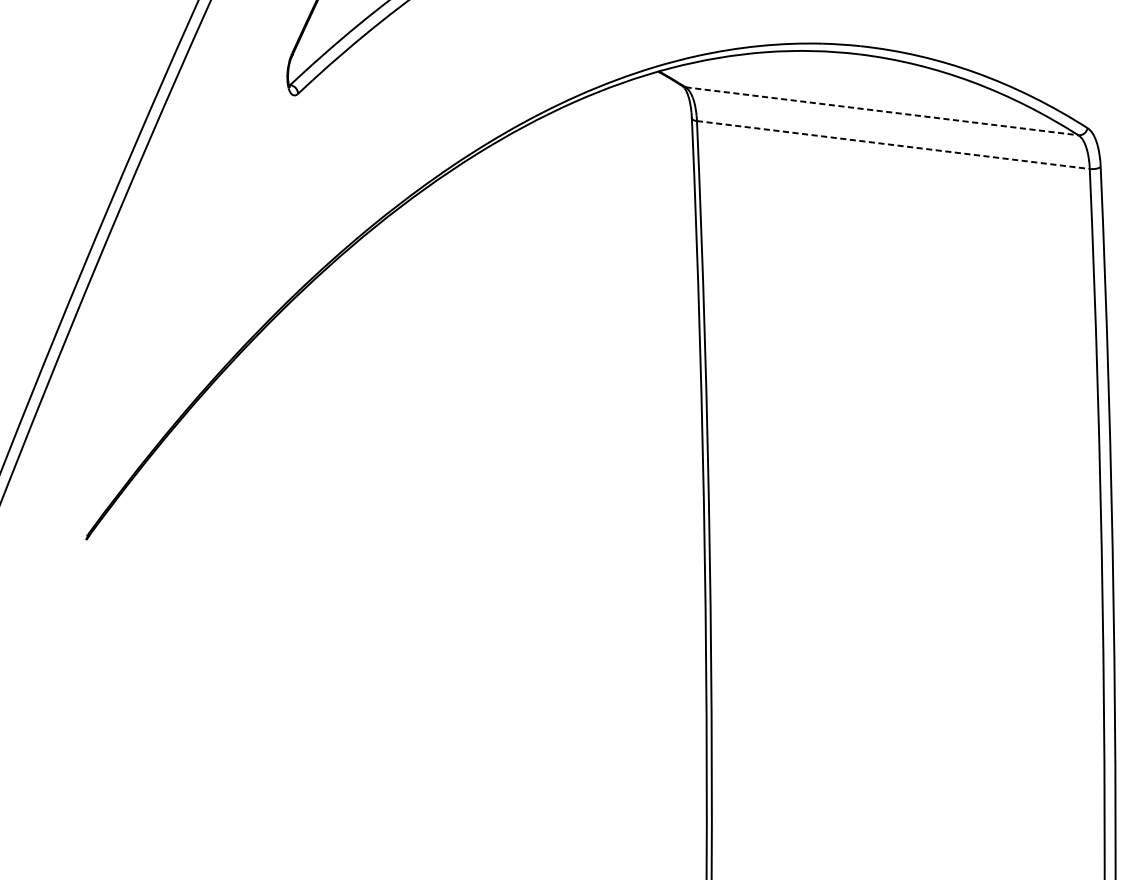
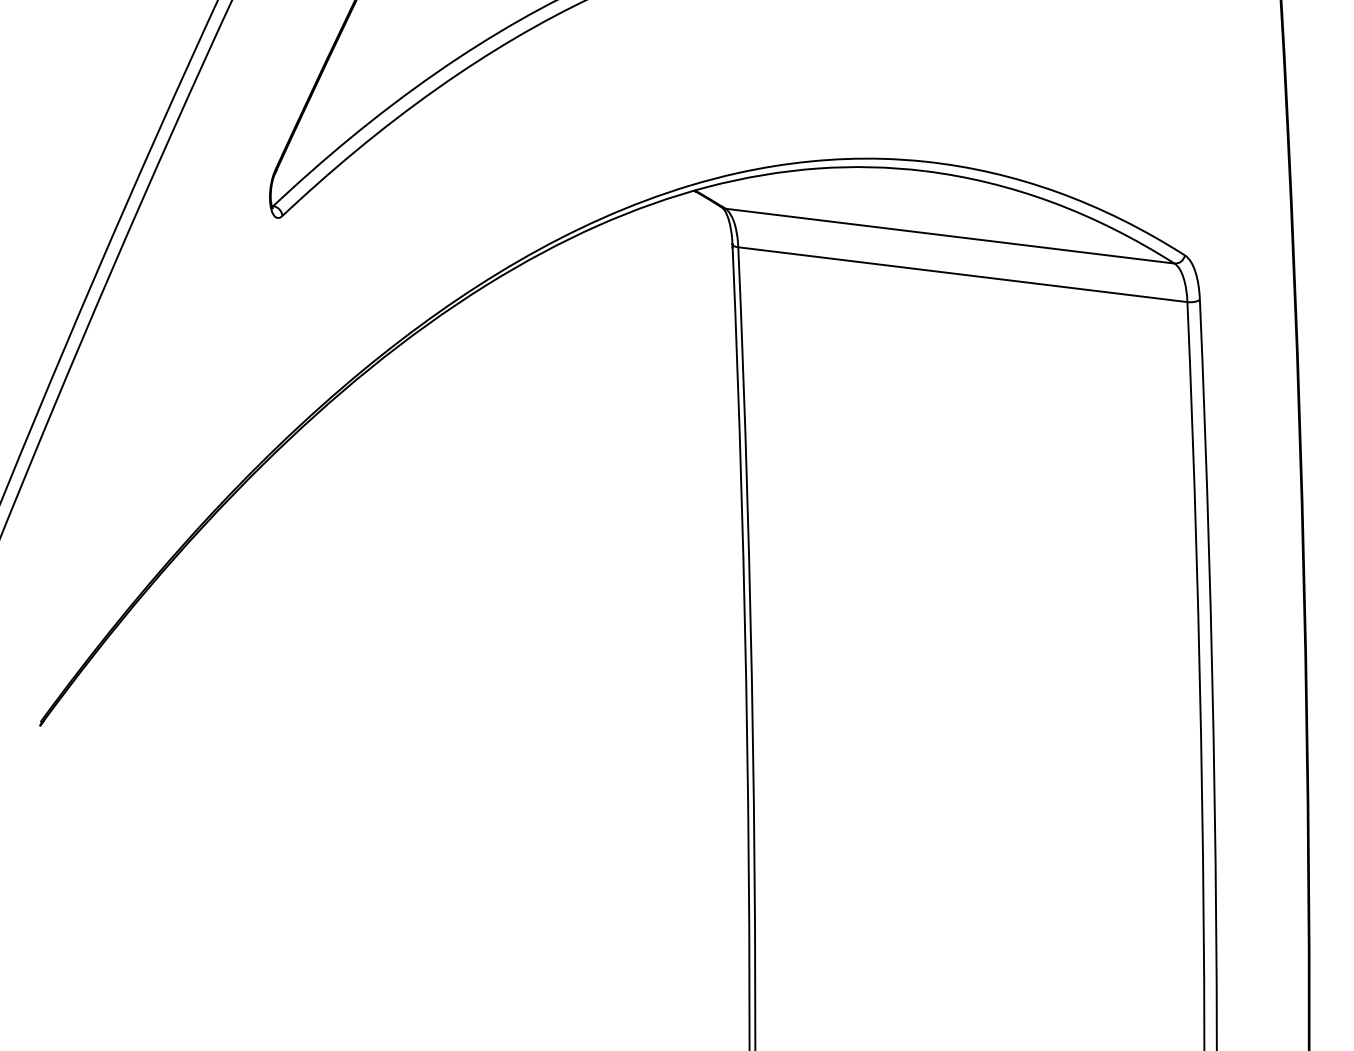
line: (882, 111) -> (950, 236), dashed -> solid
line: (893, 144) -> (963, 274), dashed -> solid

